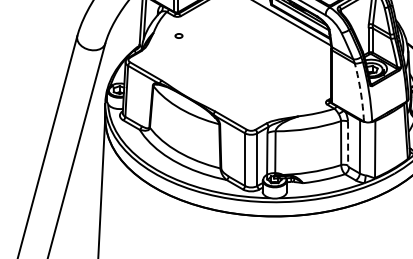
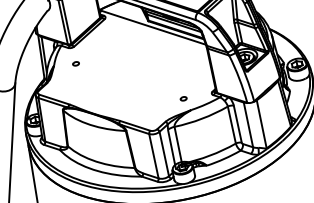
arc: (360, 92) -> (239, 78), dashed -> solid
part: (292, 101) -> (183, 98), added
line: (348, 143) -> (238, 124), dashed -> solid

